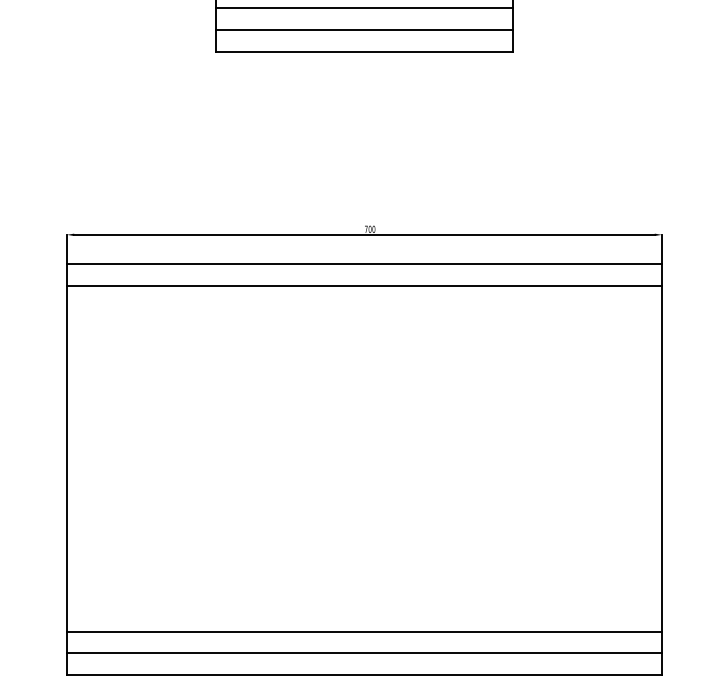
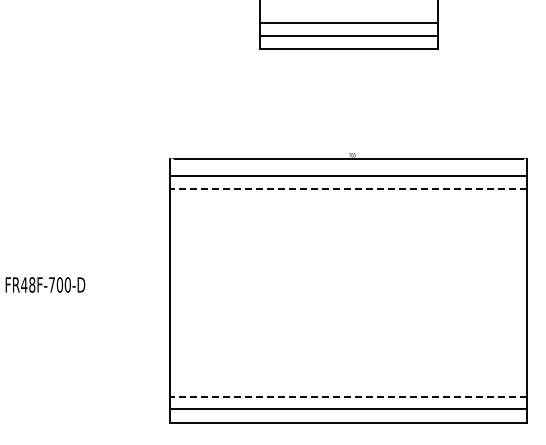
line: (363, 286) -> (348, 189), solid -> dashed
line: (363, 631) -> (348, 396), solid -> dashed

